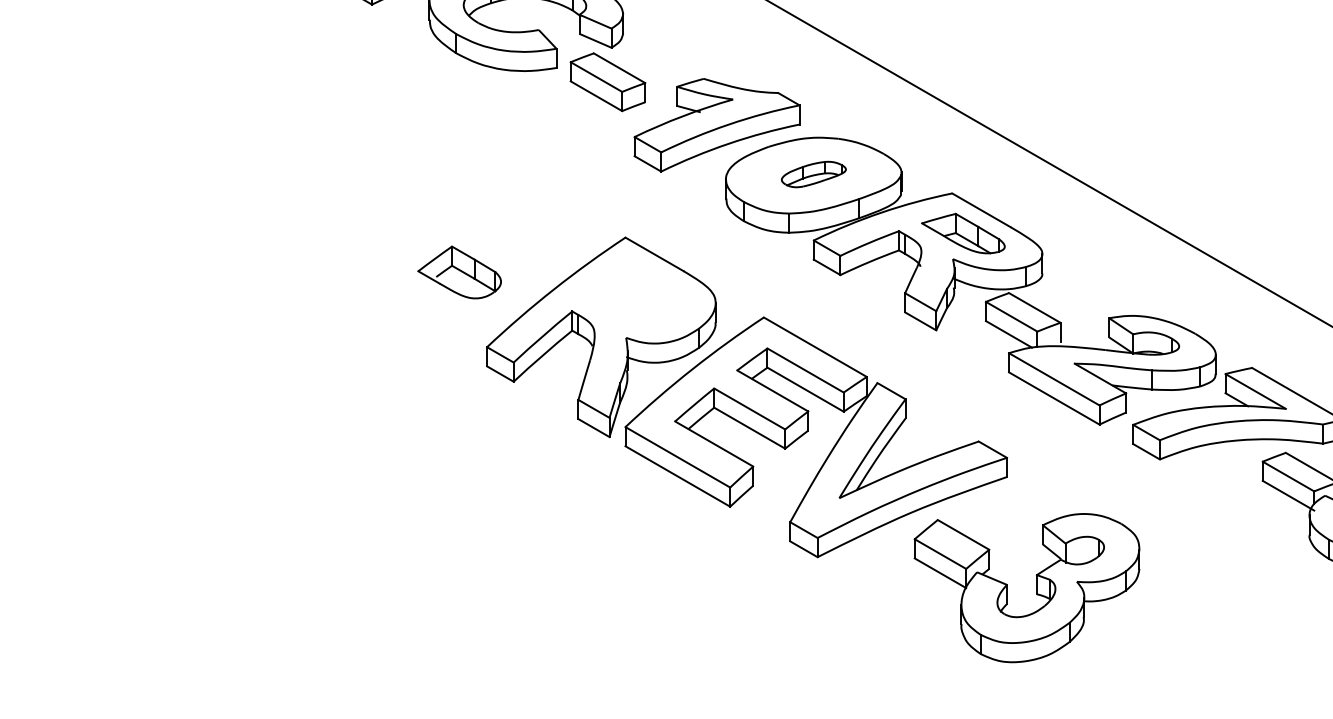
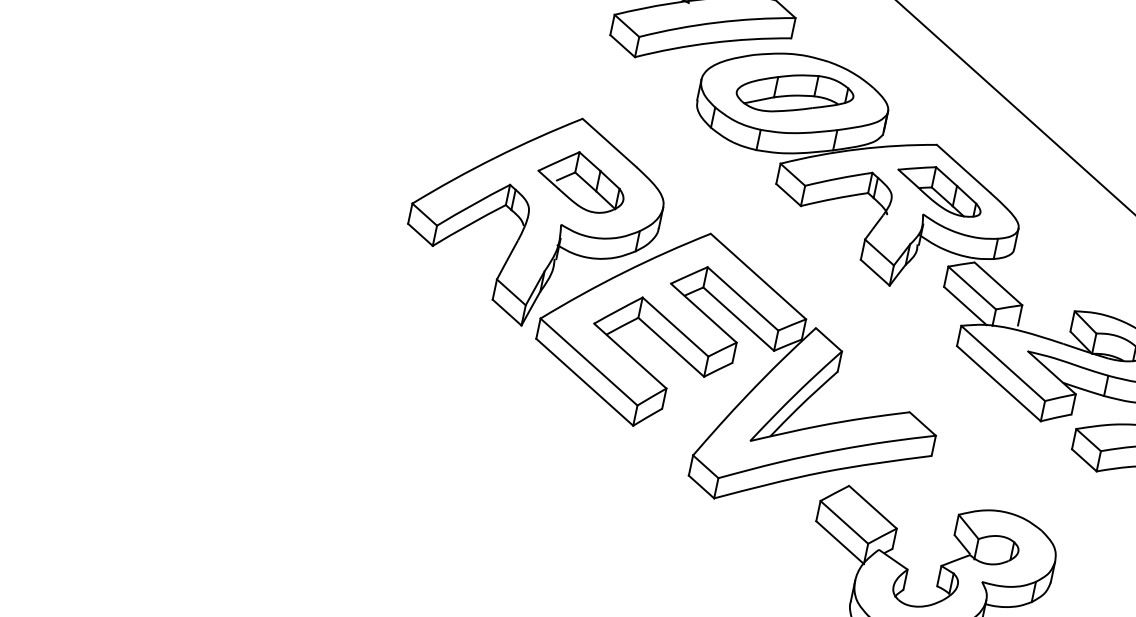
part: (813, 174) -> (794, 94), size x1.67
part: (459, 272) -> (581, 181), moved

